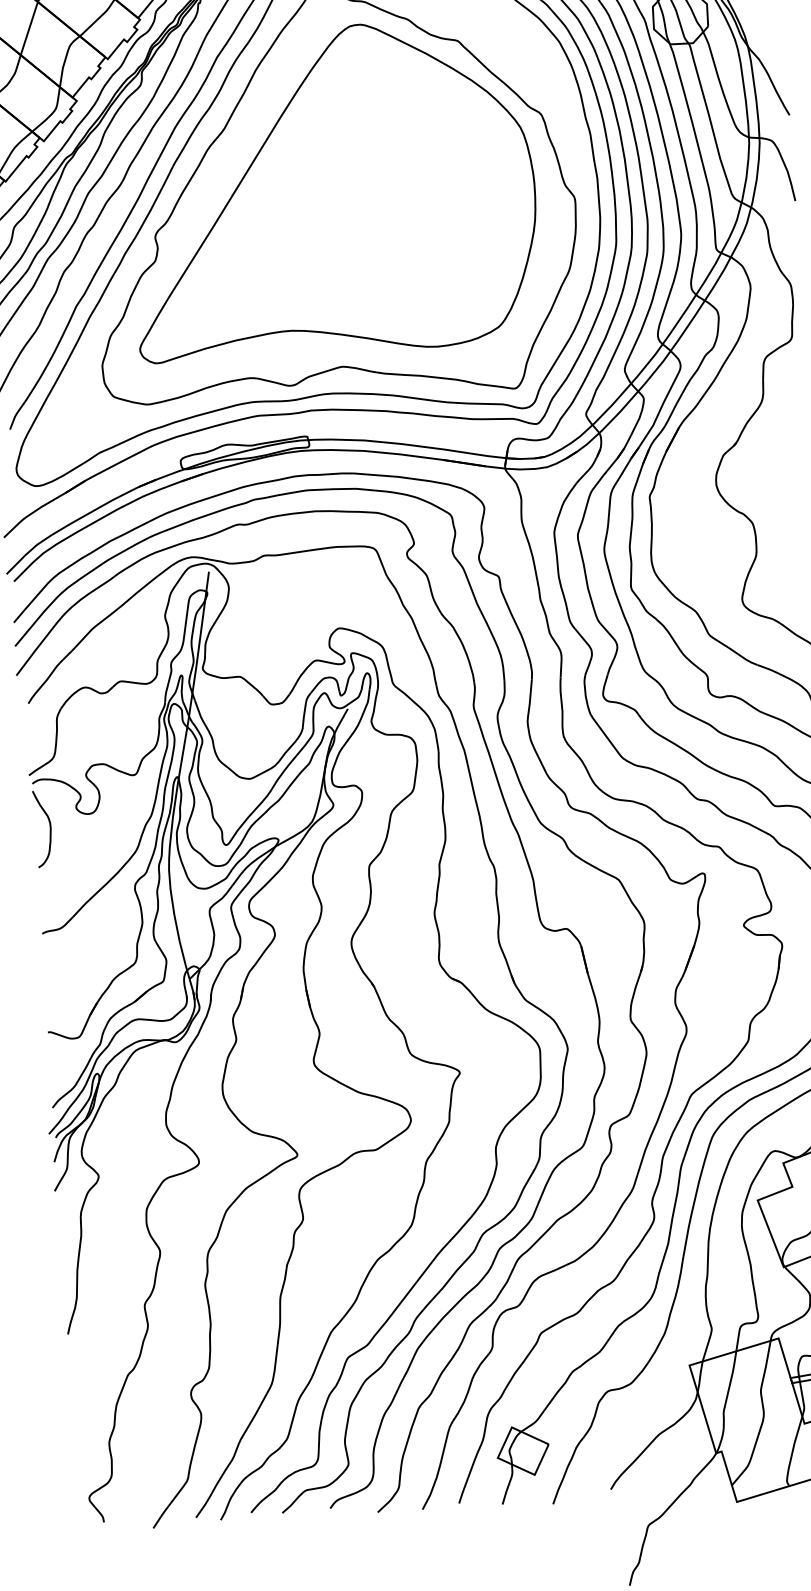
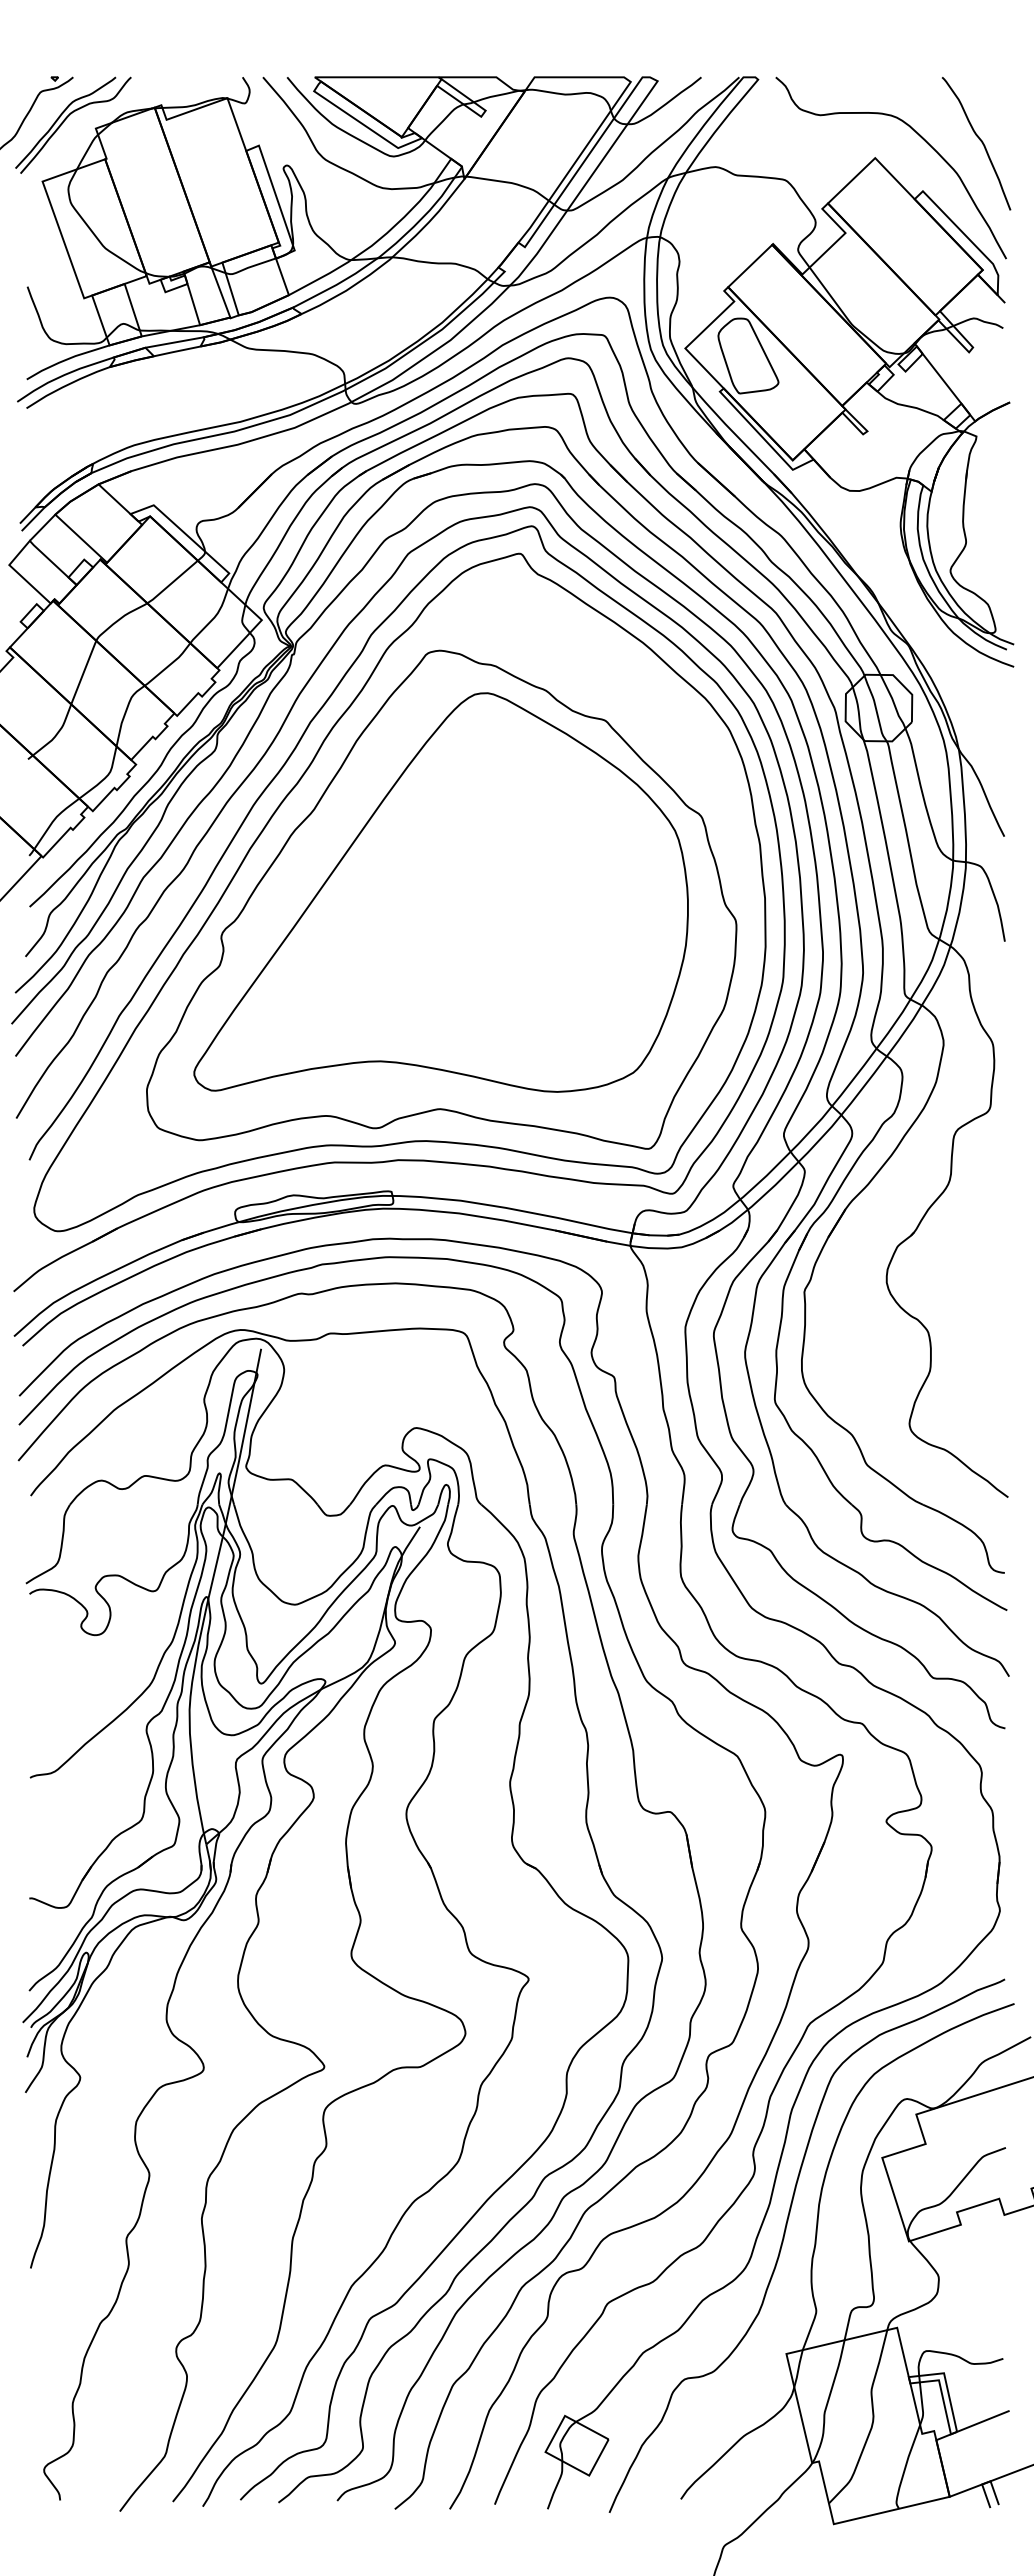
curve: (49, 828) -> (47, 1650), removed

